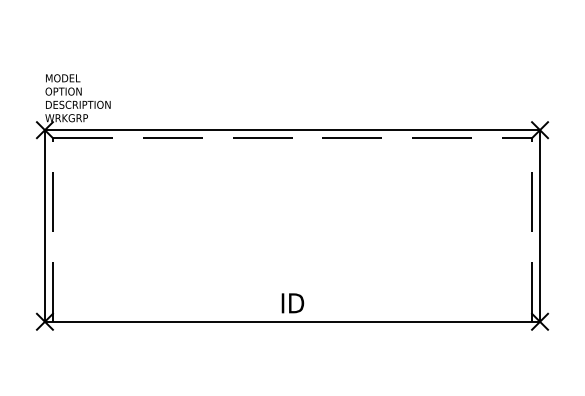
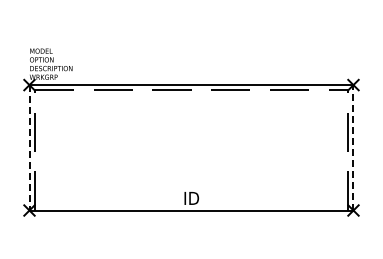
line: (44, 225) -> (29, 147), solid -> dashed
line: (540, 225) -> (353, 147), solid -> dashed

